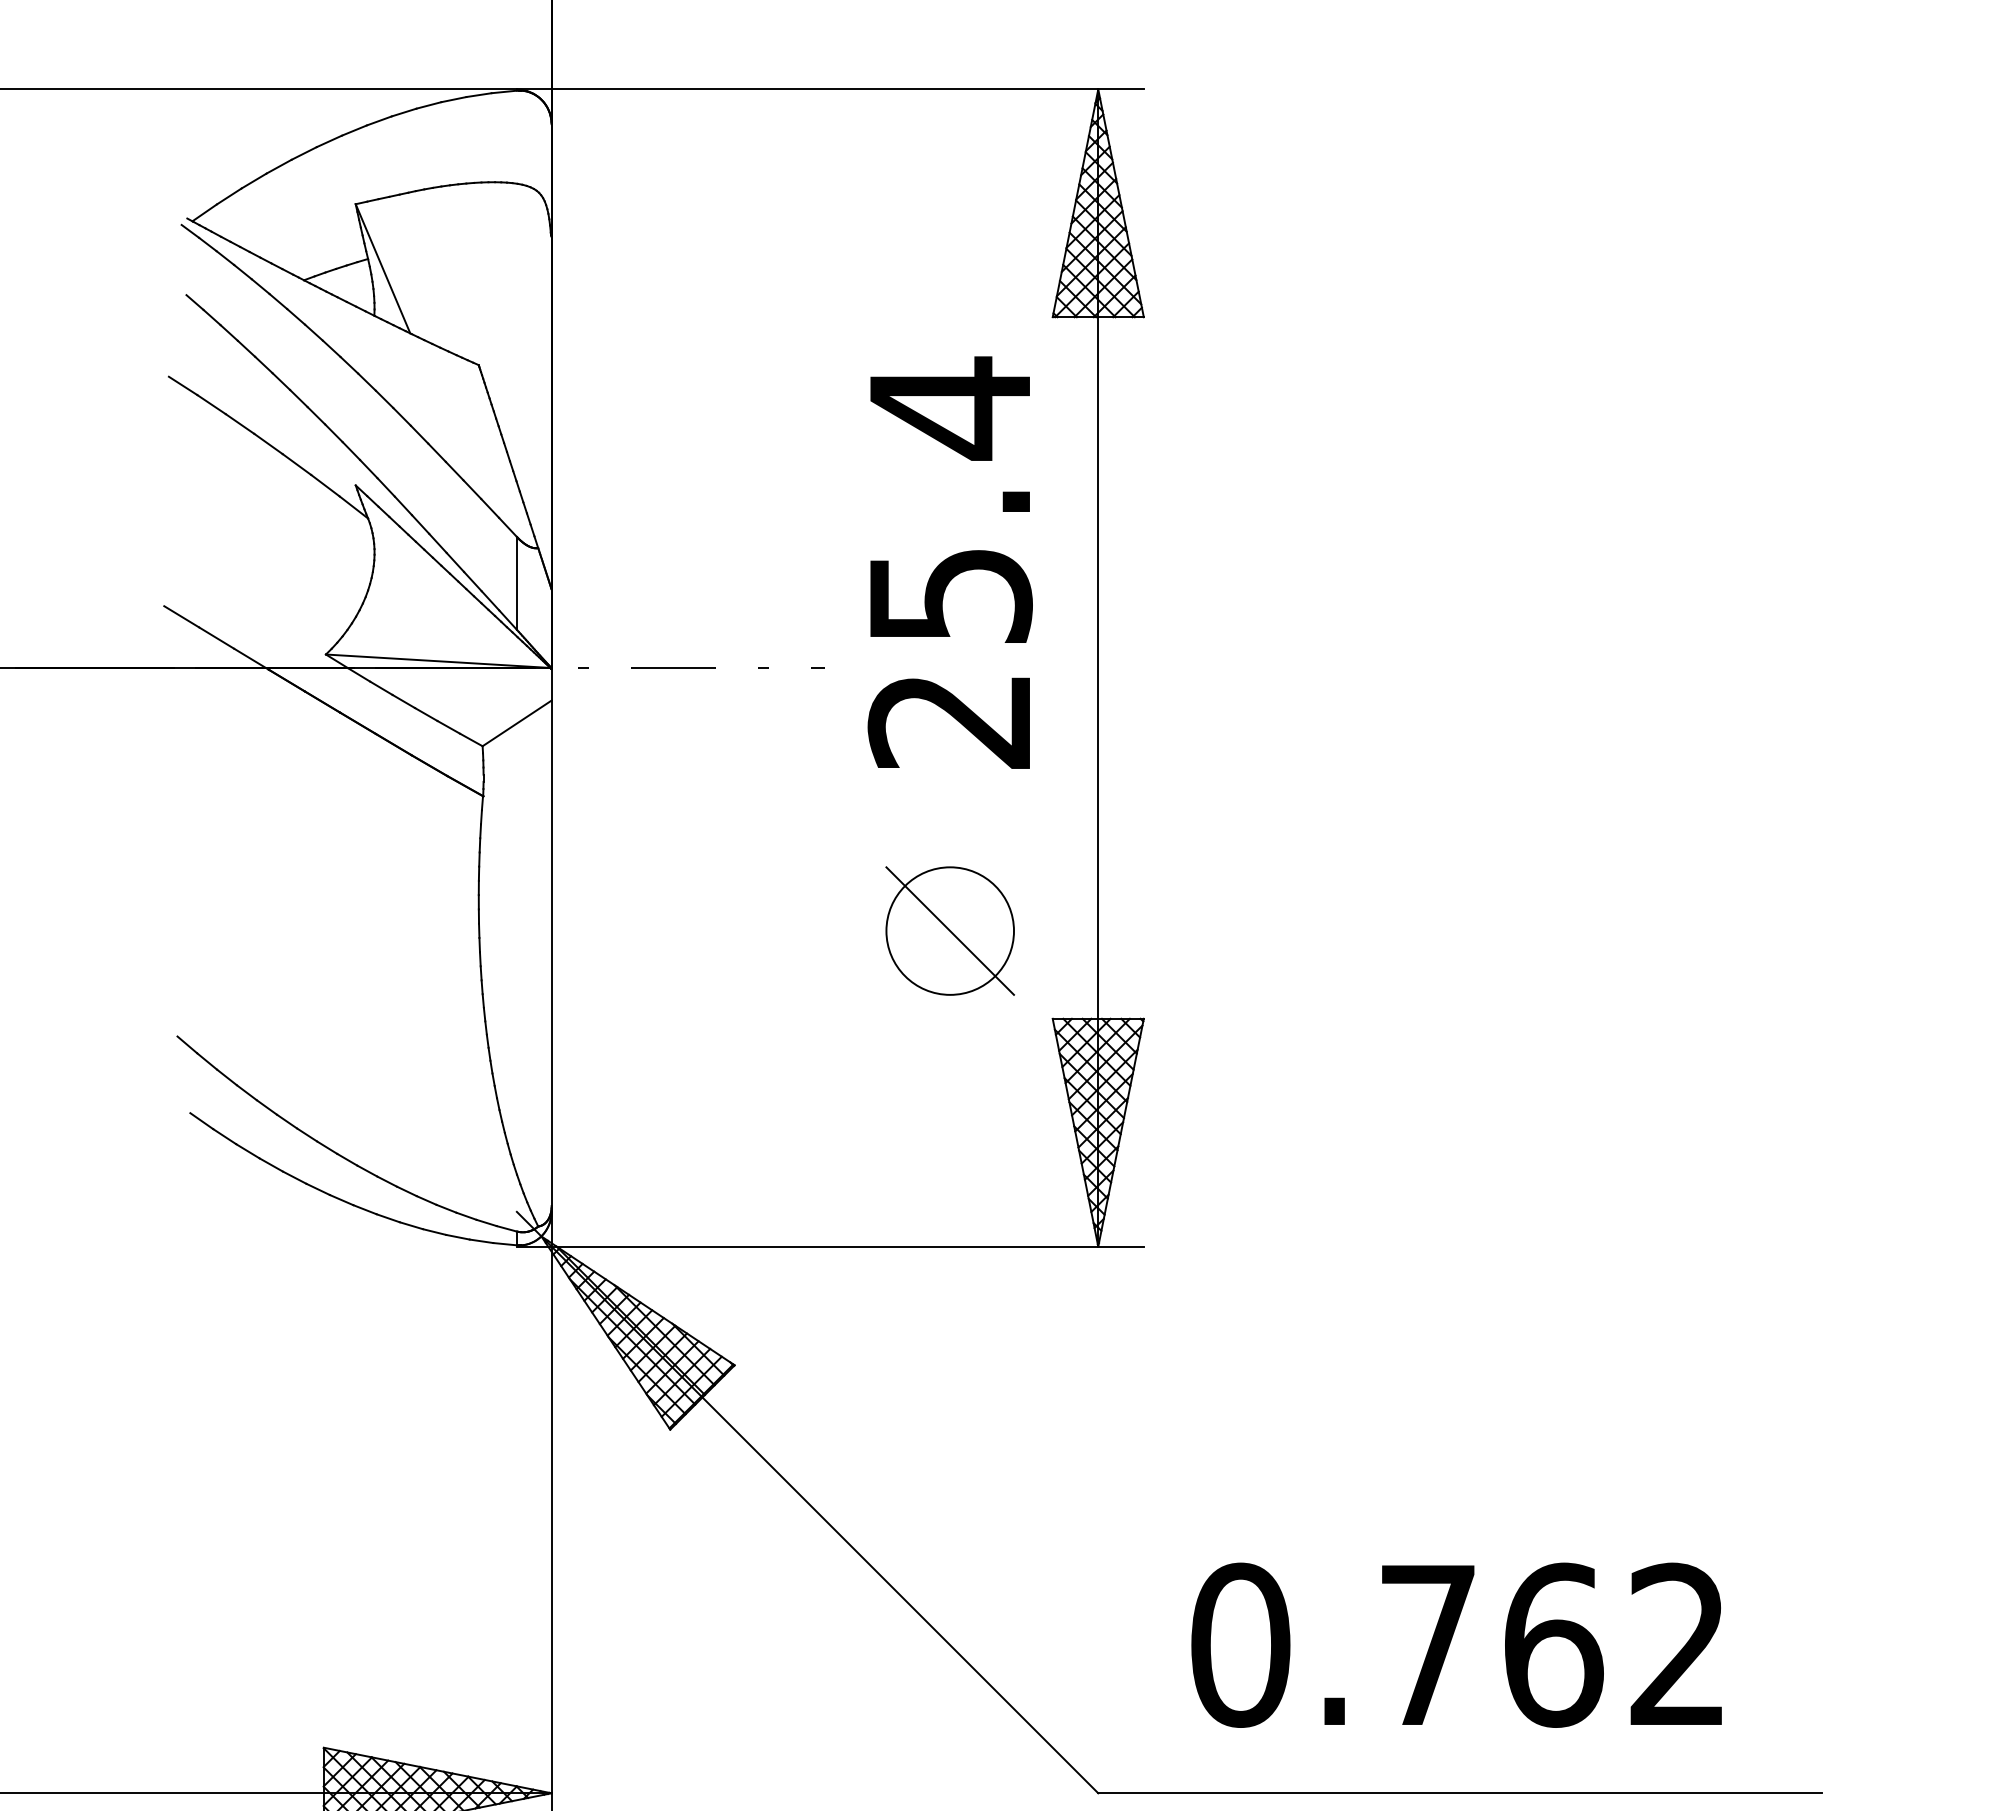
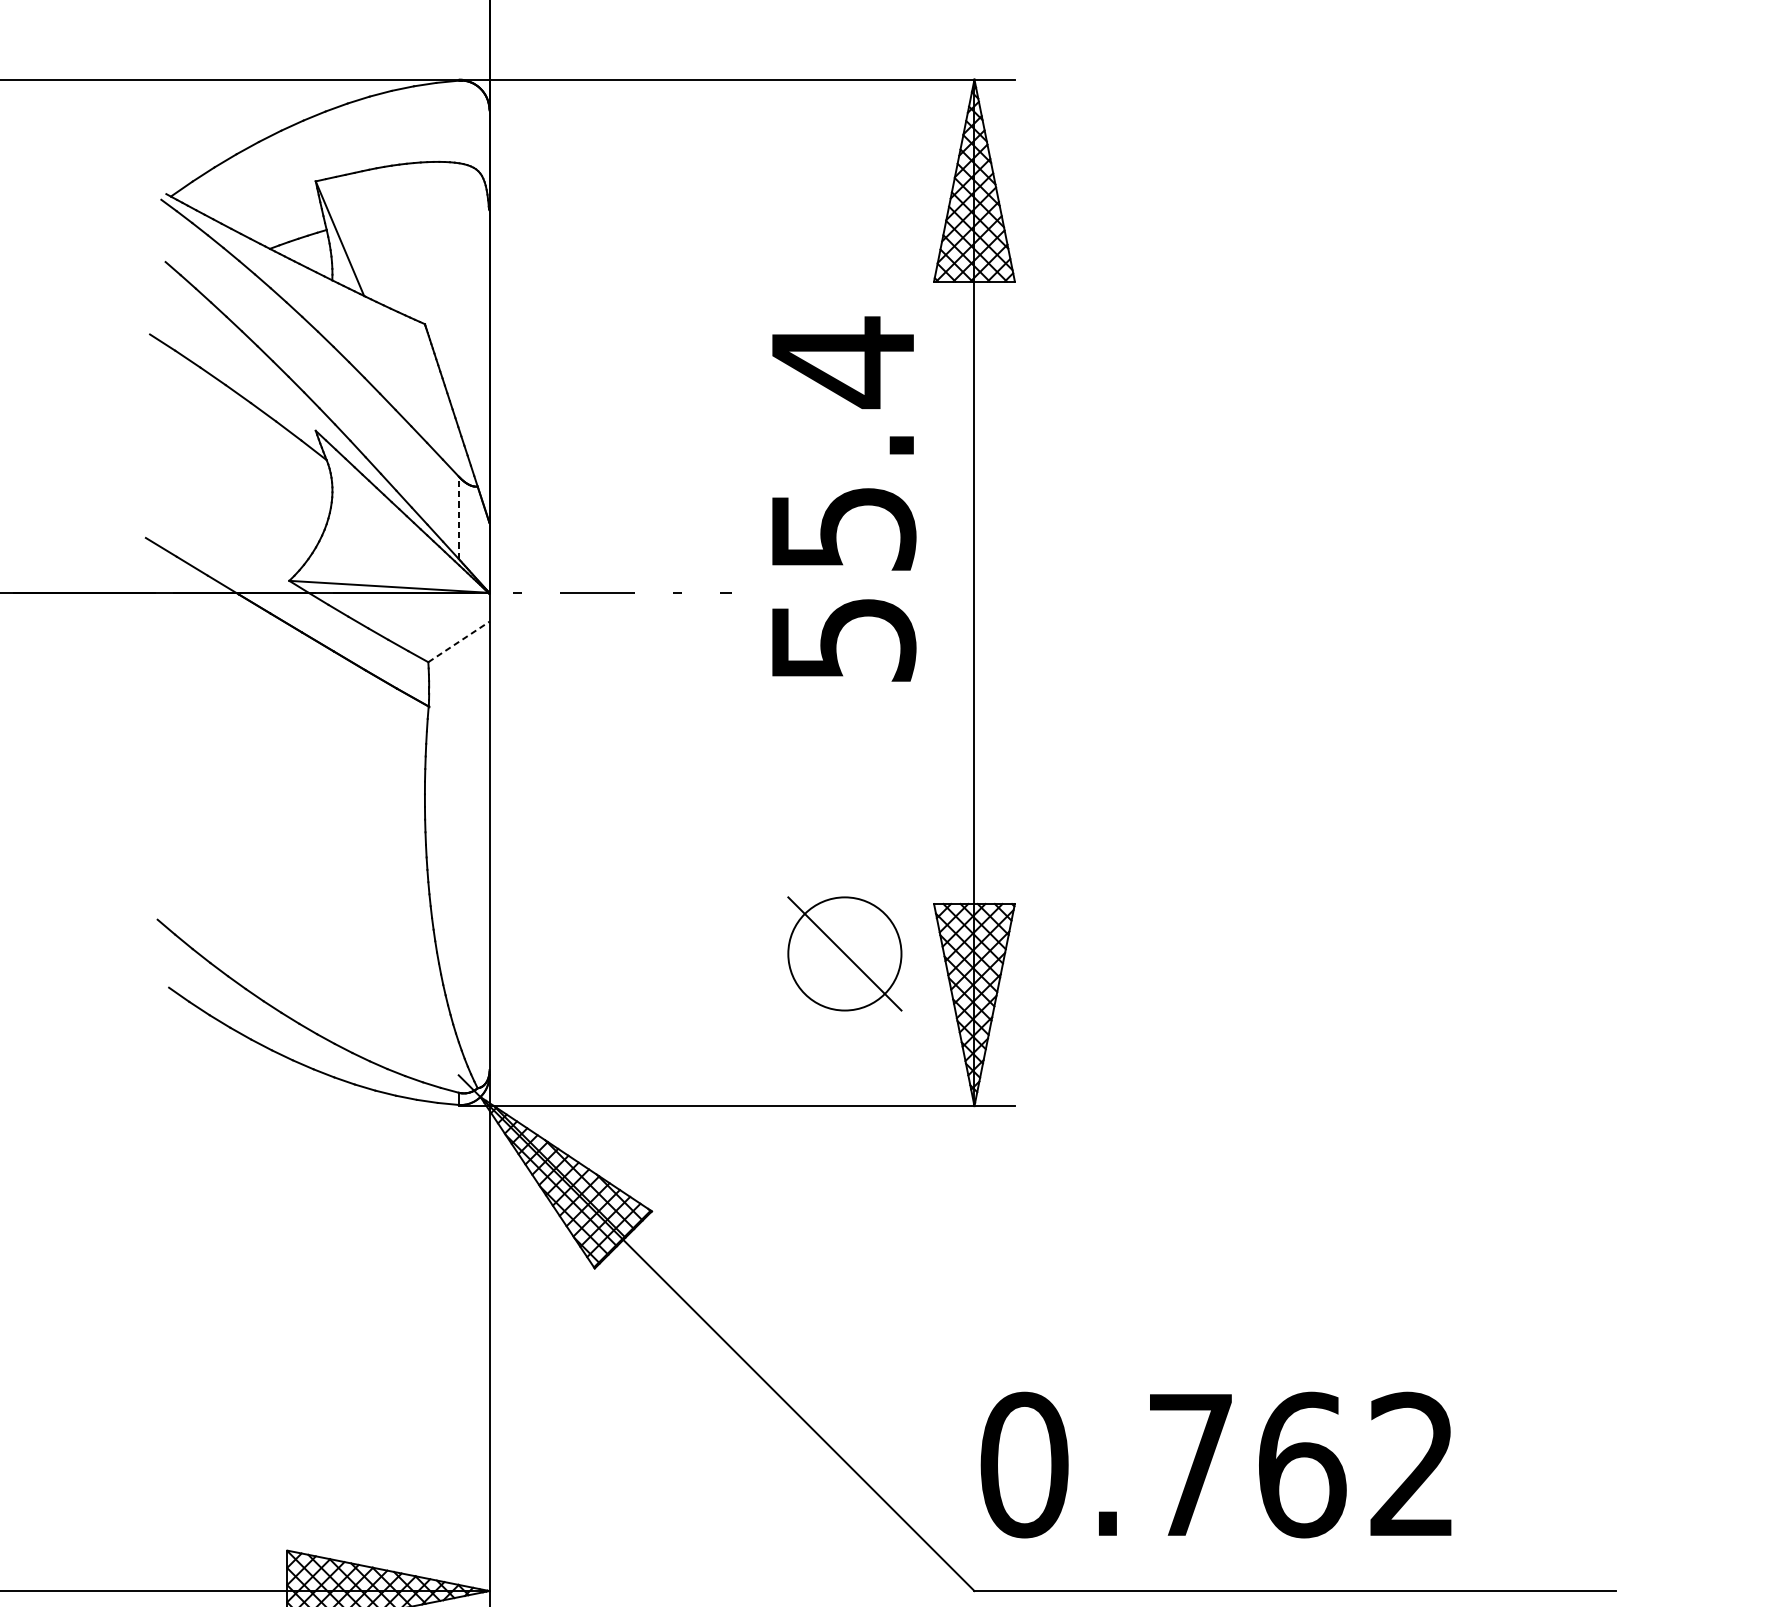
line: (516, 582) -> (458, 516), solid -> dashed
text: (949, 721) -> (842, 640), 25.4 -> 55.4
line: (517, 723) -> (459, 642), solid -> dashed
part: (949, 930) -> (844, 953), moved
text: (1456, 1644) -> (1215, 1464), moved

